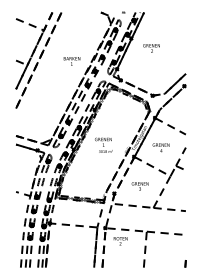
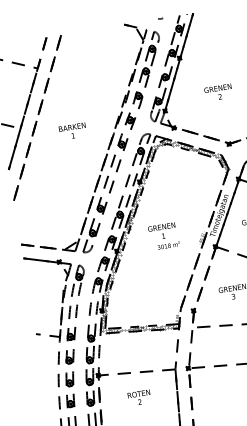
text: (151, 48) -> (218, 92), moved
text: (71, 61) -> (72, 131), moved
text: (120, 241) -> (139, 398), moved

